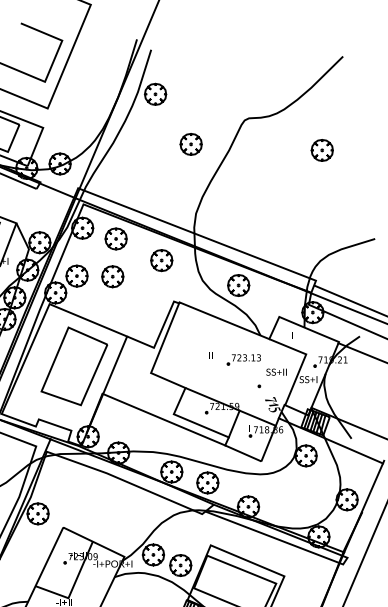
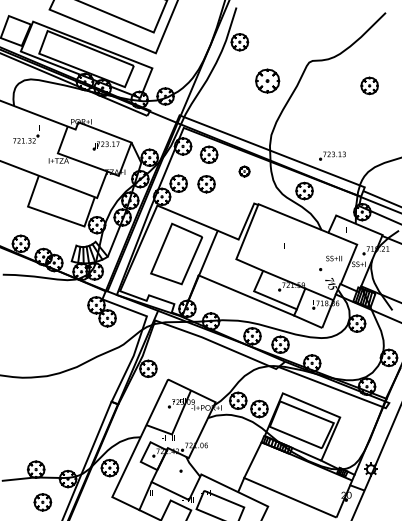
part: (191, 144) -> (267, 81), size x1.4
part: (161, 260) -> (244, 171), size x0.6
part: (243, 359) -> (332, 155), moved

